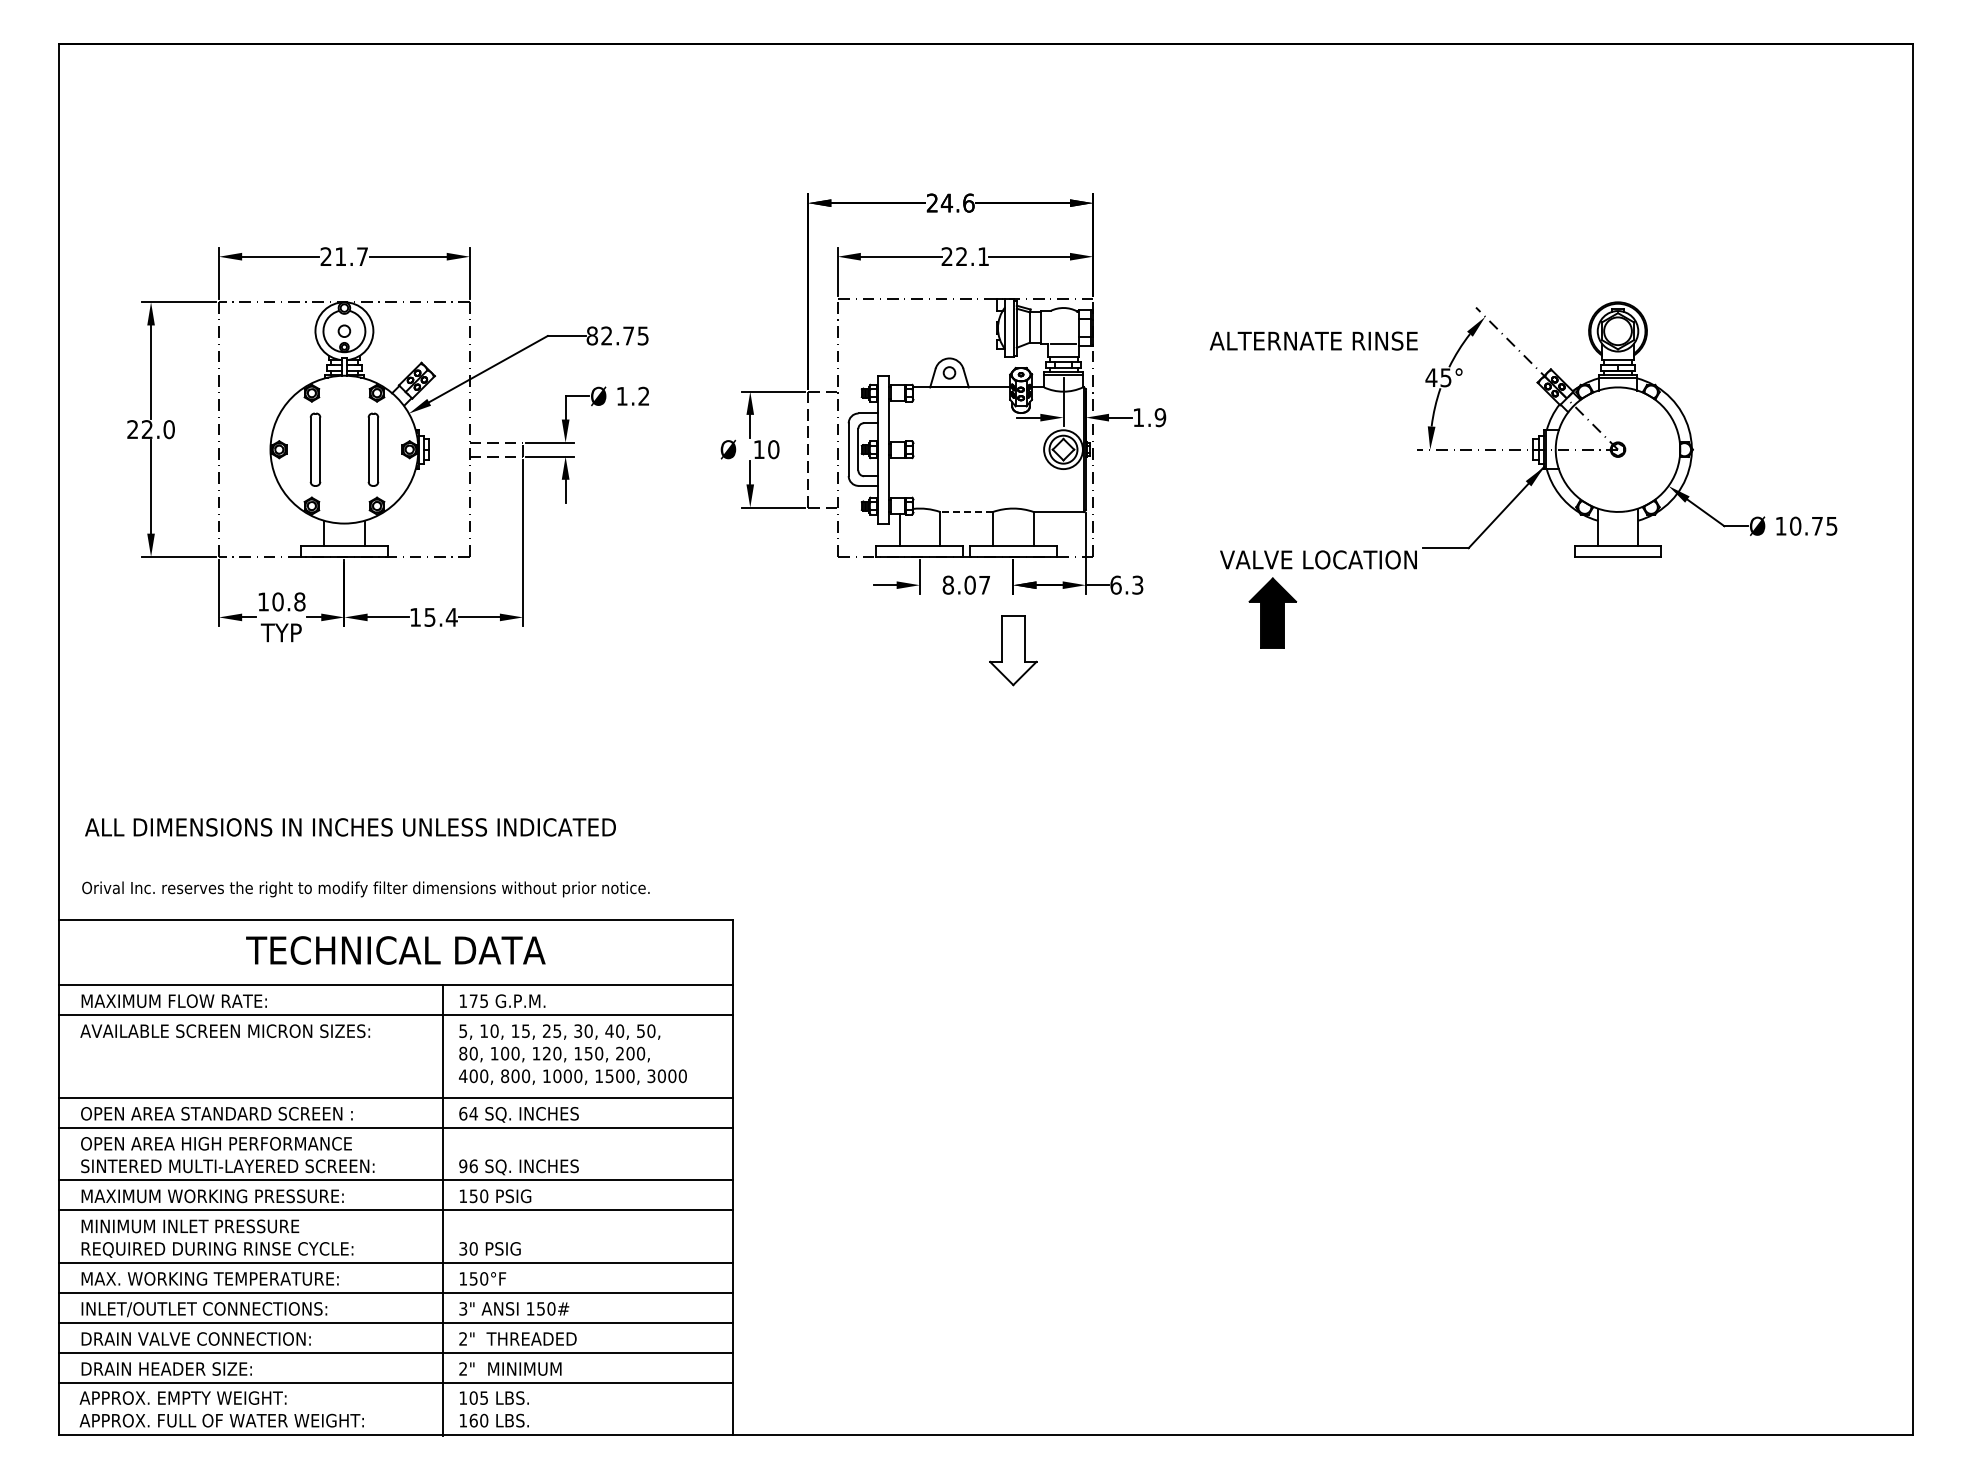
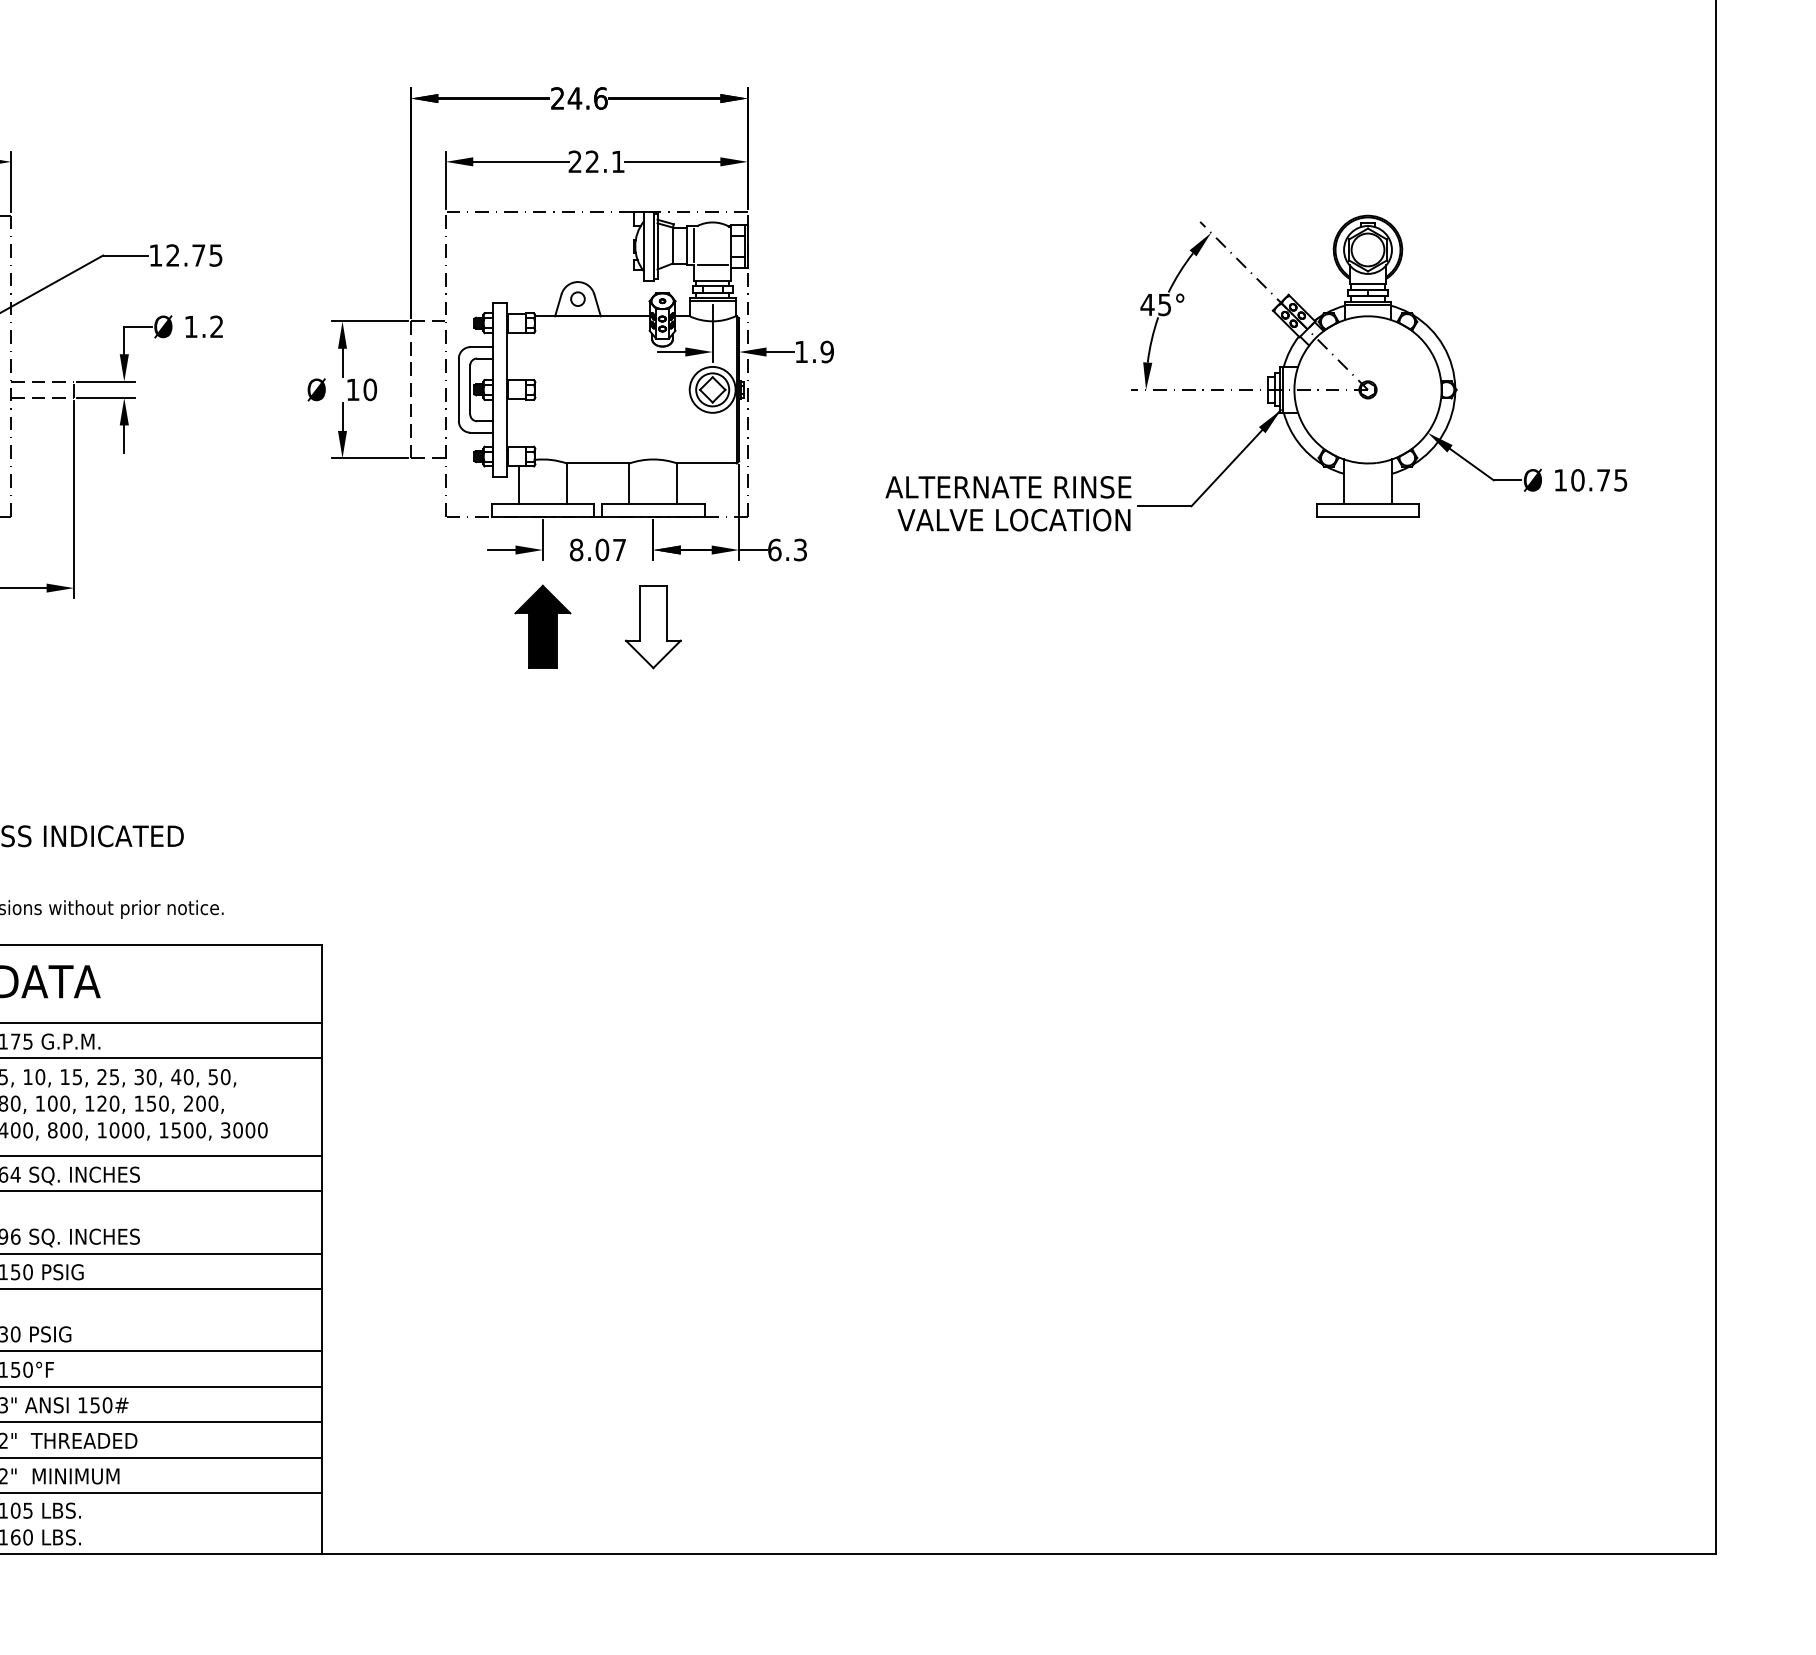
line: (1047, 327) -> (693, 245), added
text: (591, 335) -> (154, 254), 82.75 -> 12.75
text: (1313, 340) -> (1008, 486), moved
line: (966, 511) -> (598, 462), dashed -> solid
part: (1272, 612) -> (542, 626), moved

